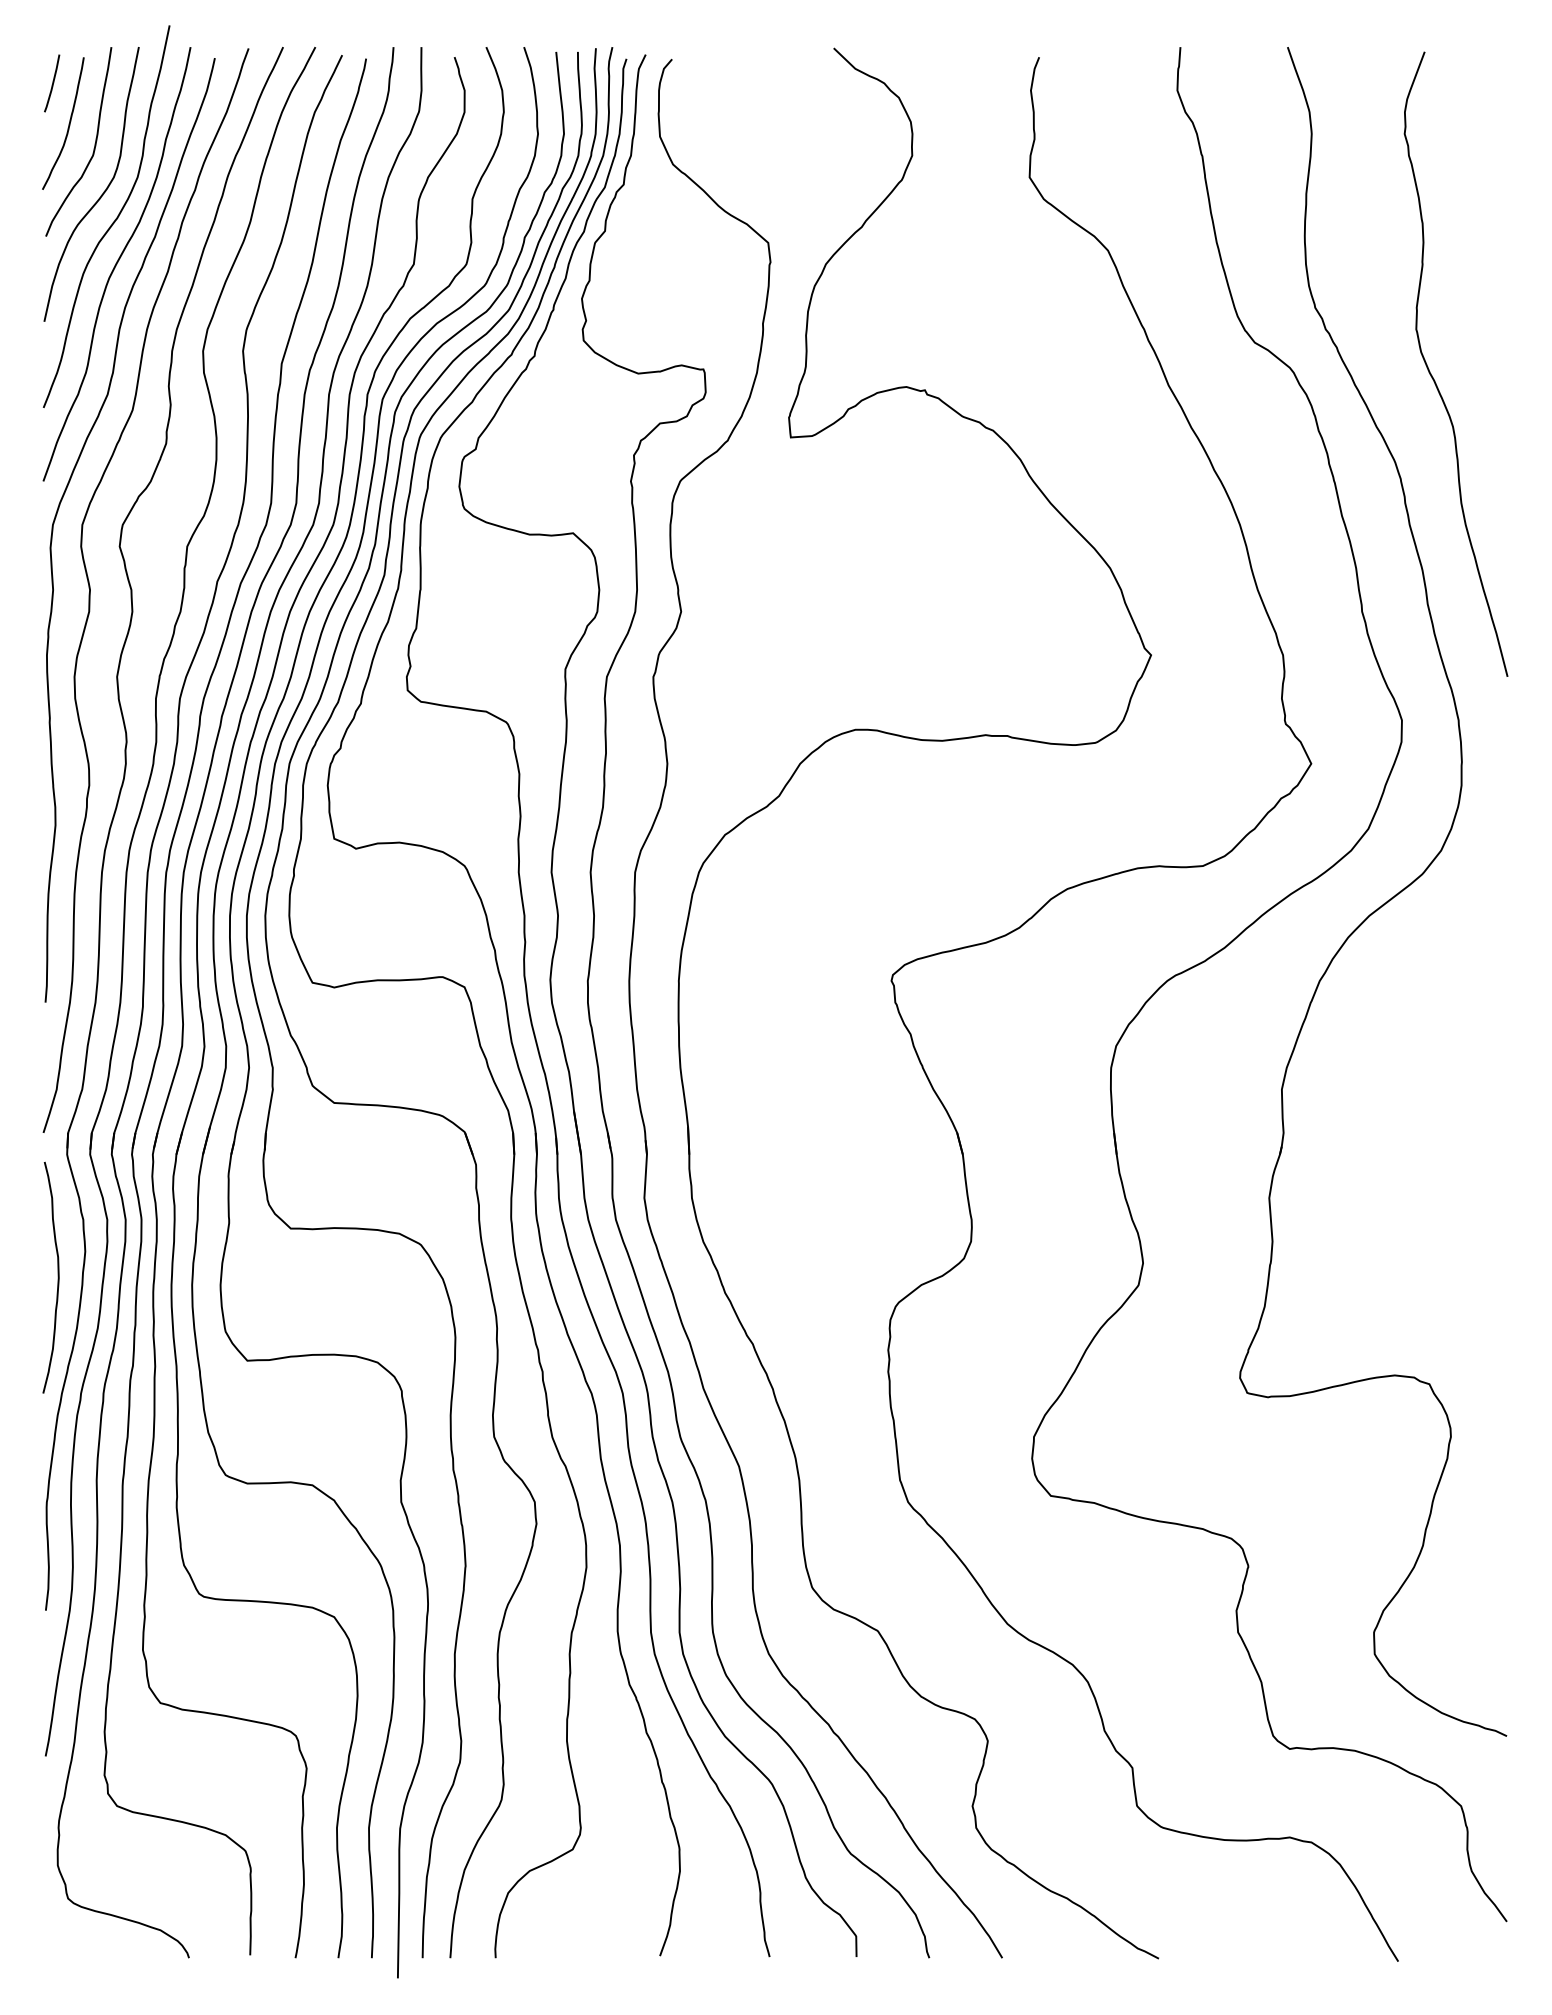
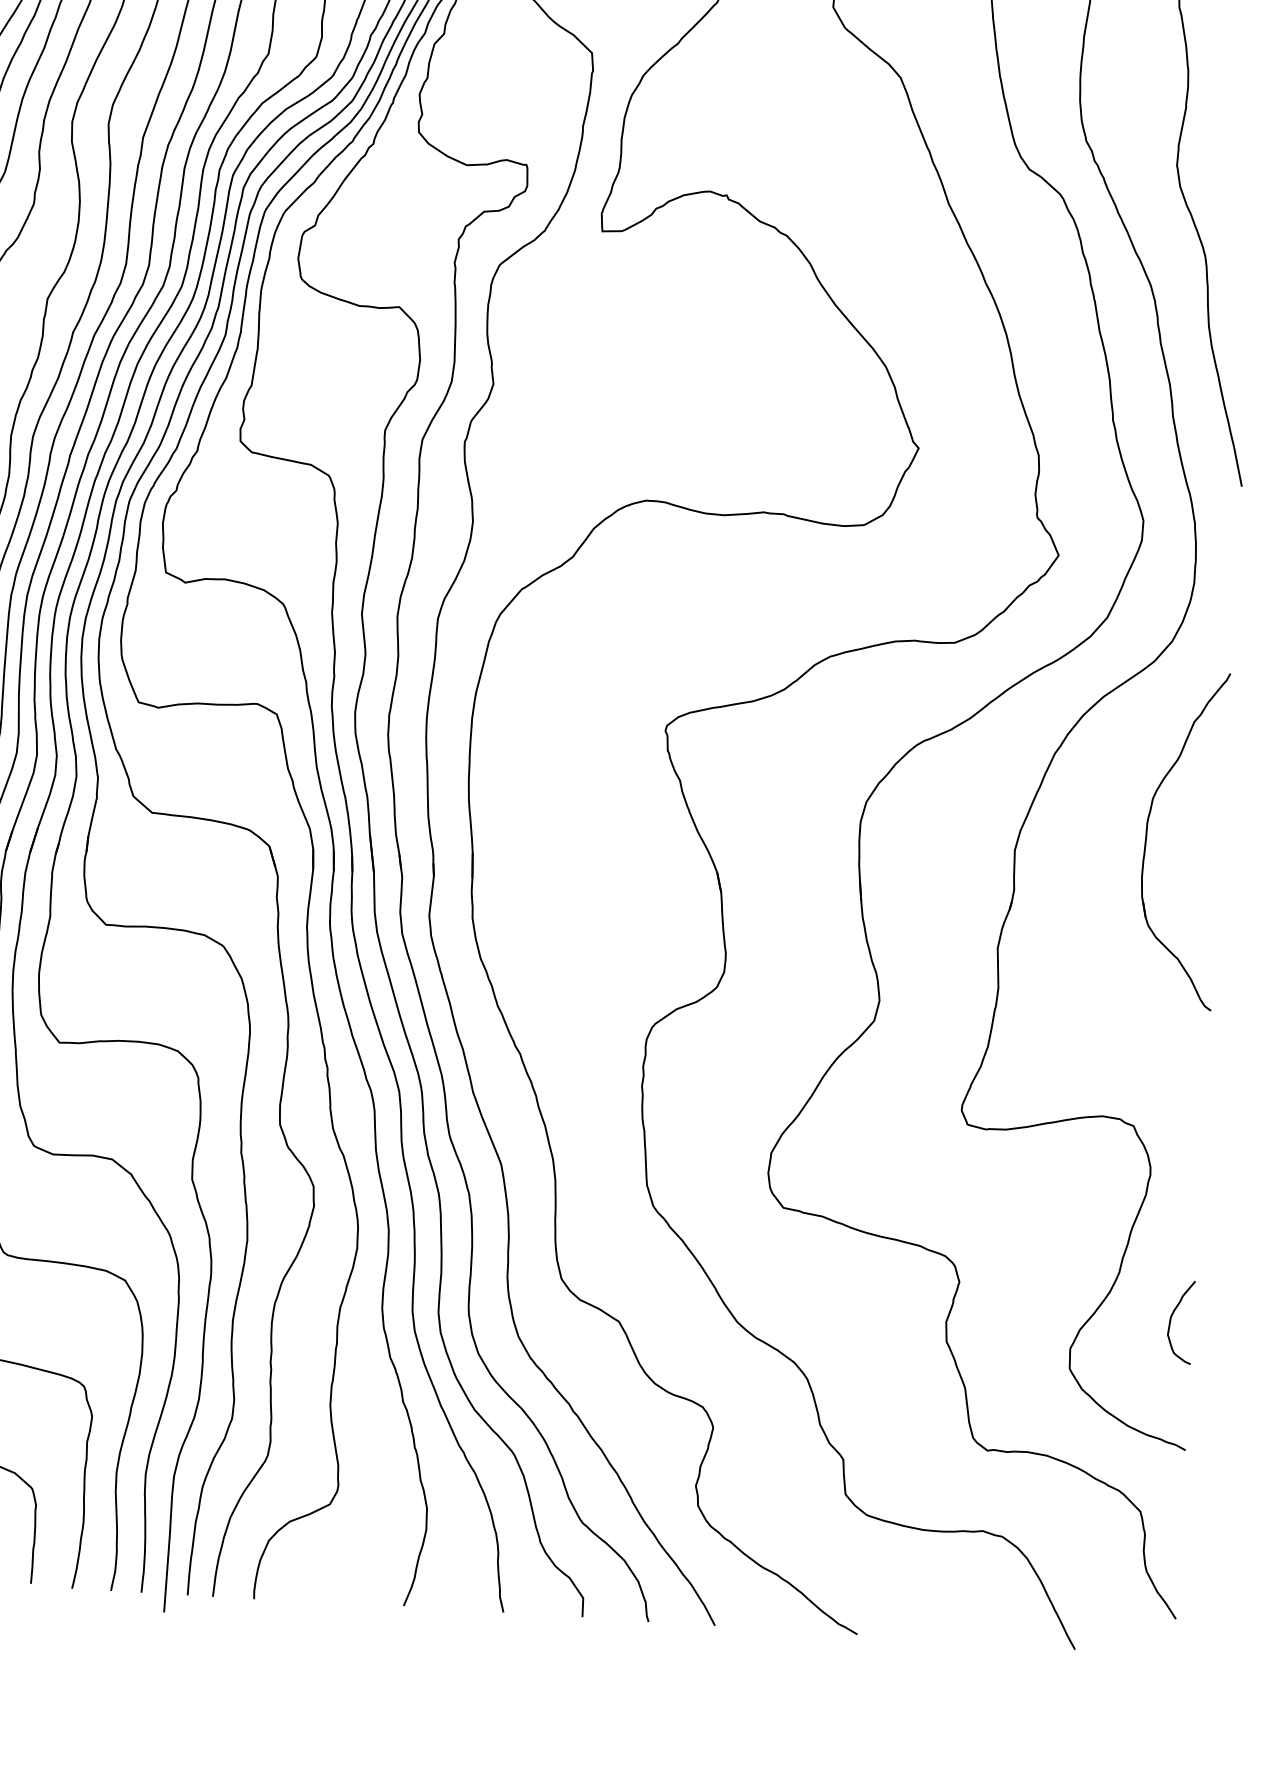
part: (1425, 1067) -> (1146, 837), added
curve: (1483, 1592) -> (1171, 1318), added

